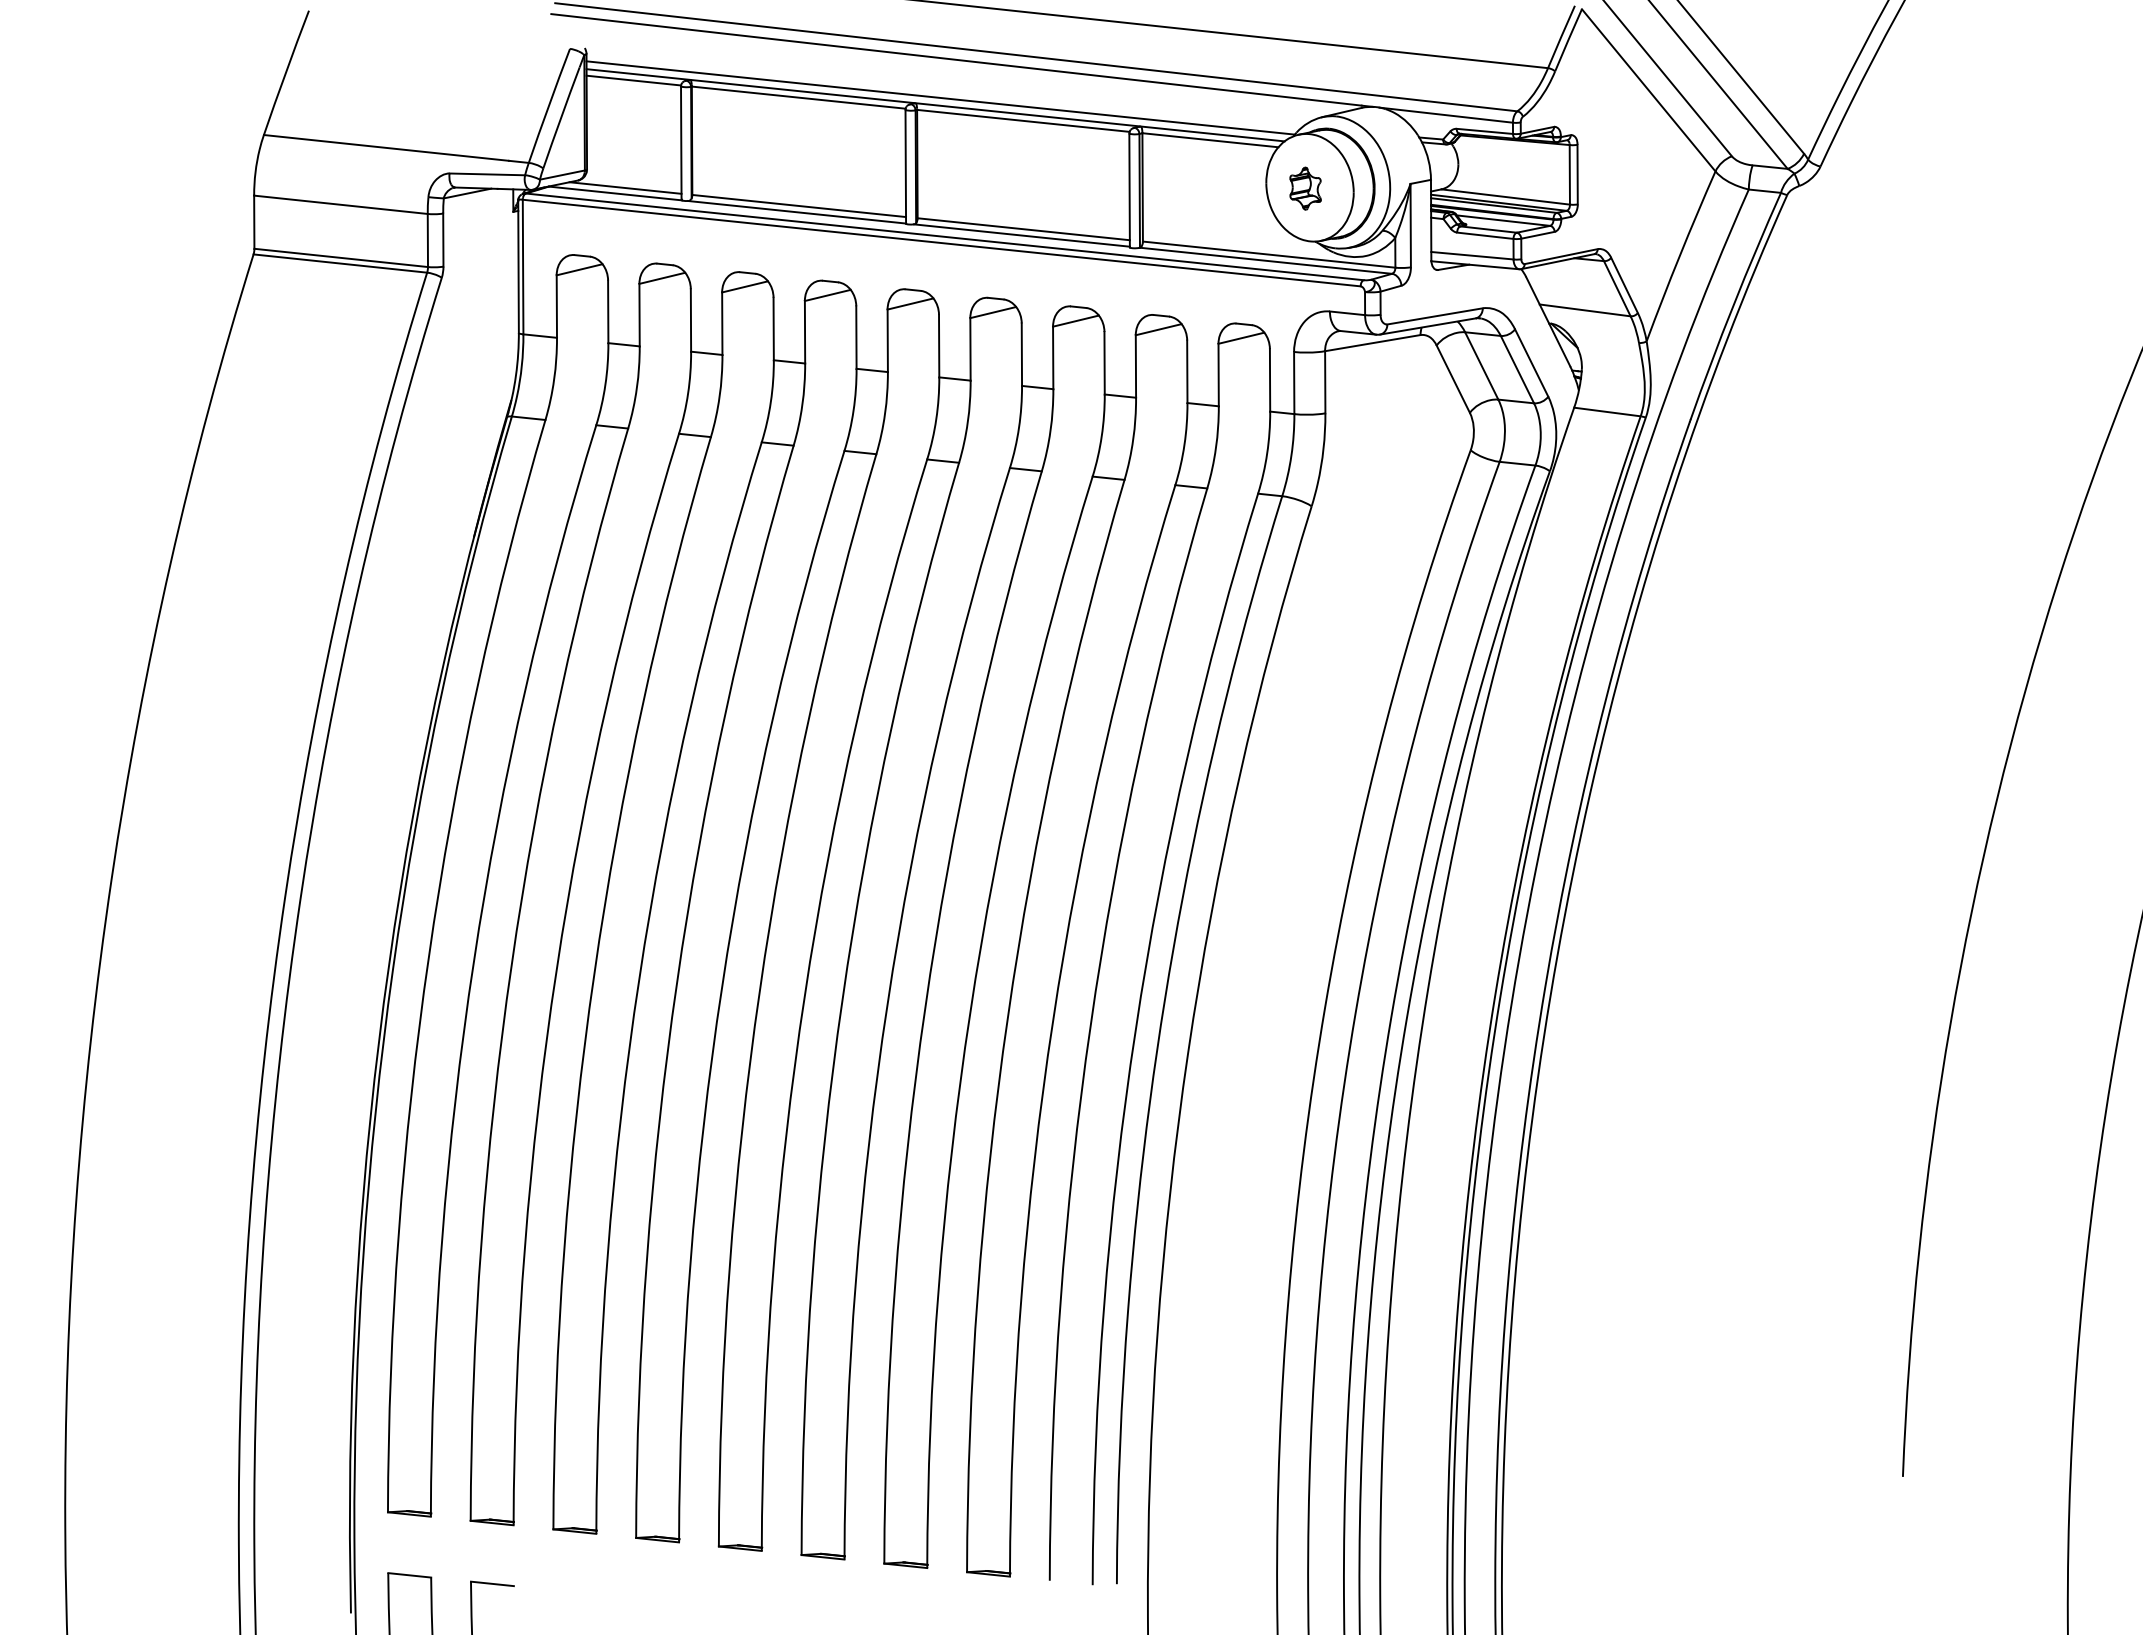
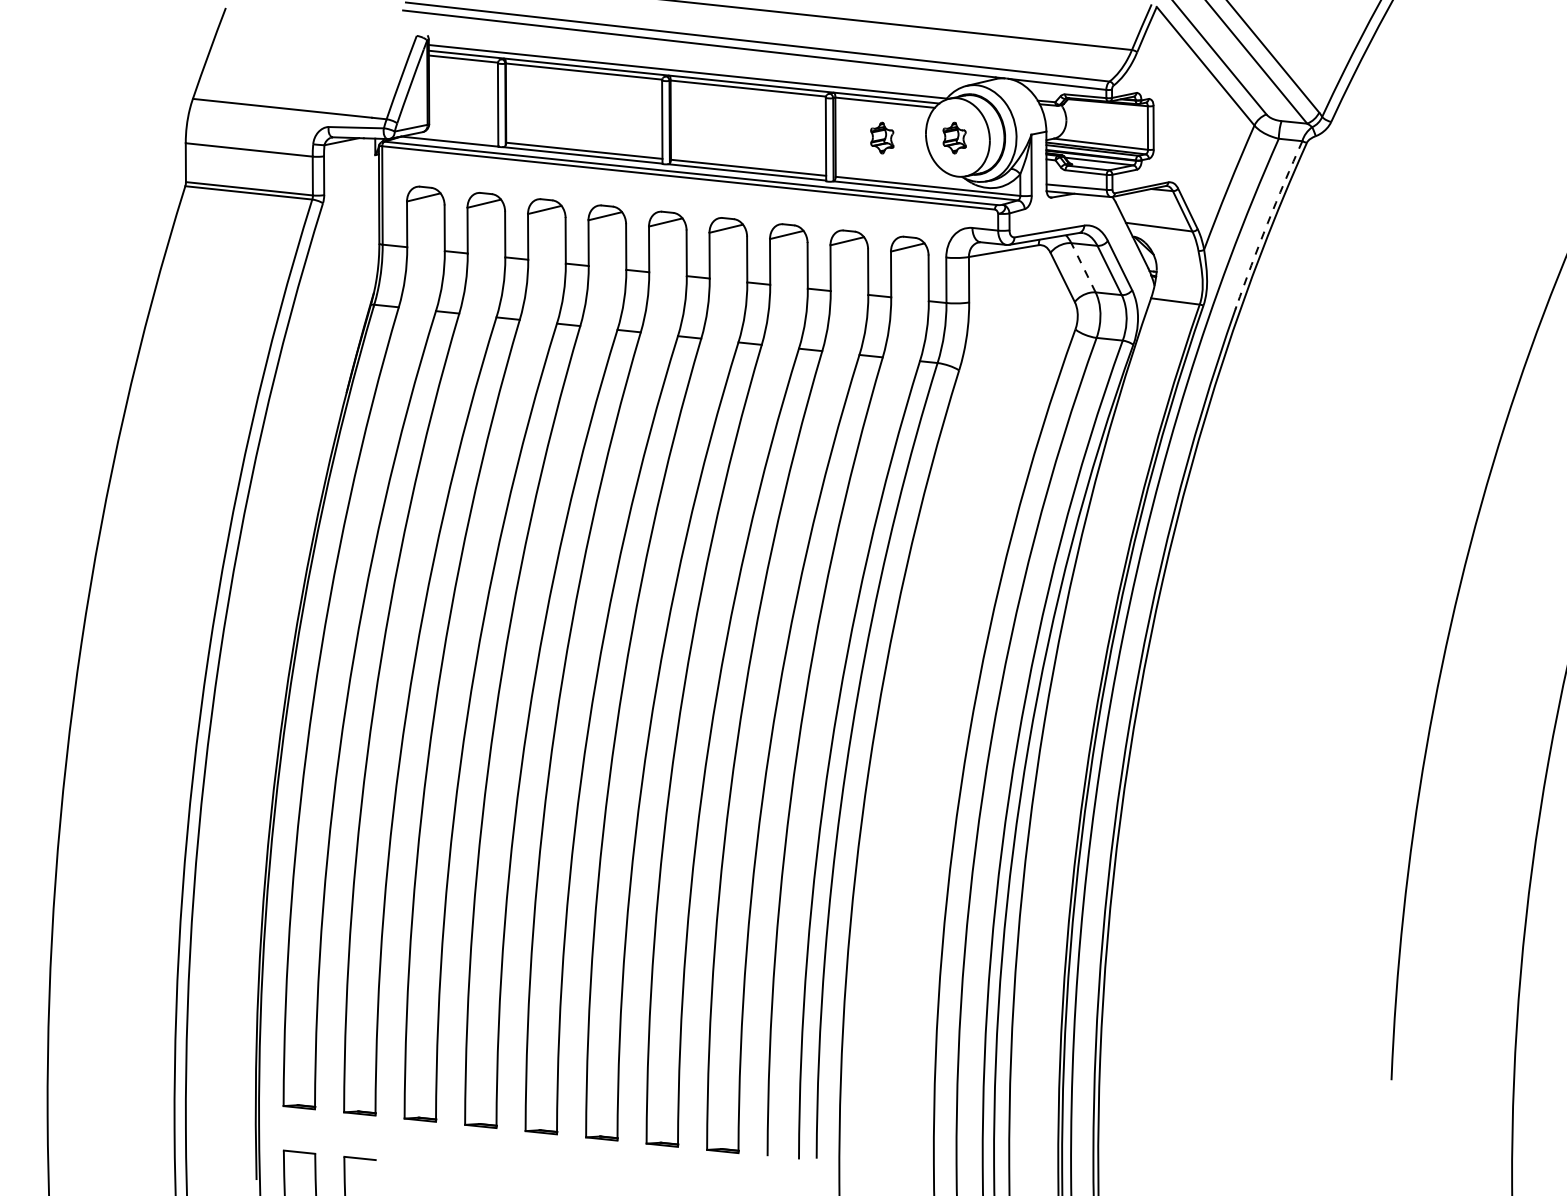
line: (625, 187) -> (457, 137), removed
part: (1206, 188) -> (882, 138), added
arc: (1733, 305) -> (1267, 223), solid -> dashed
line: (1481, 365) -> (1083, 267), solid -> dashed

